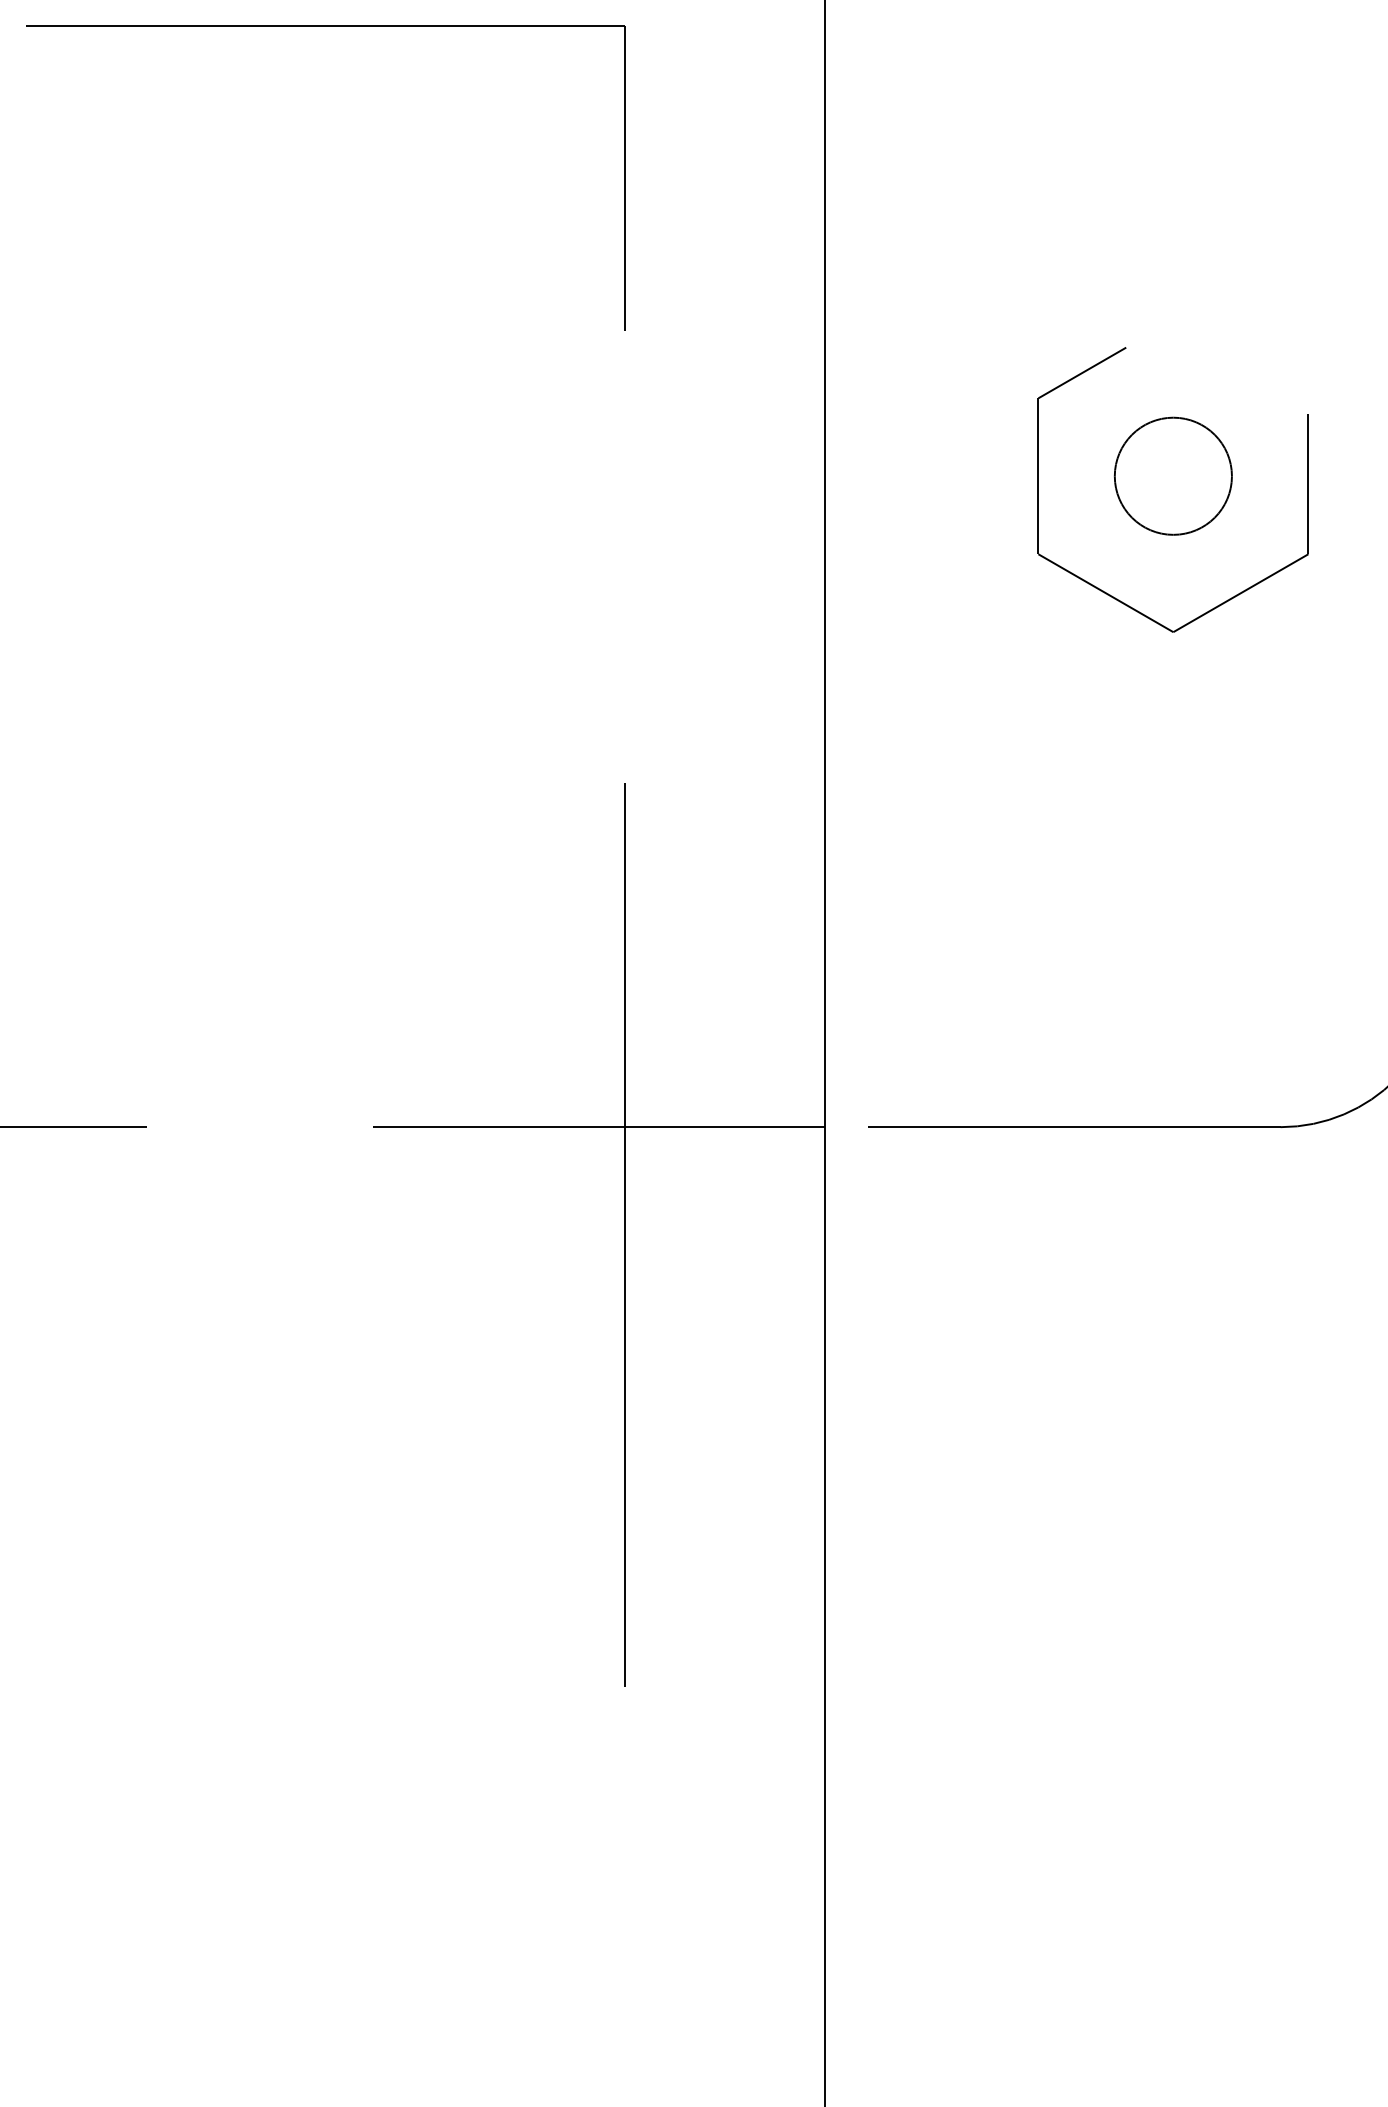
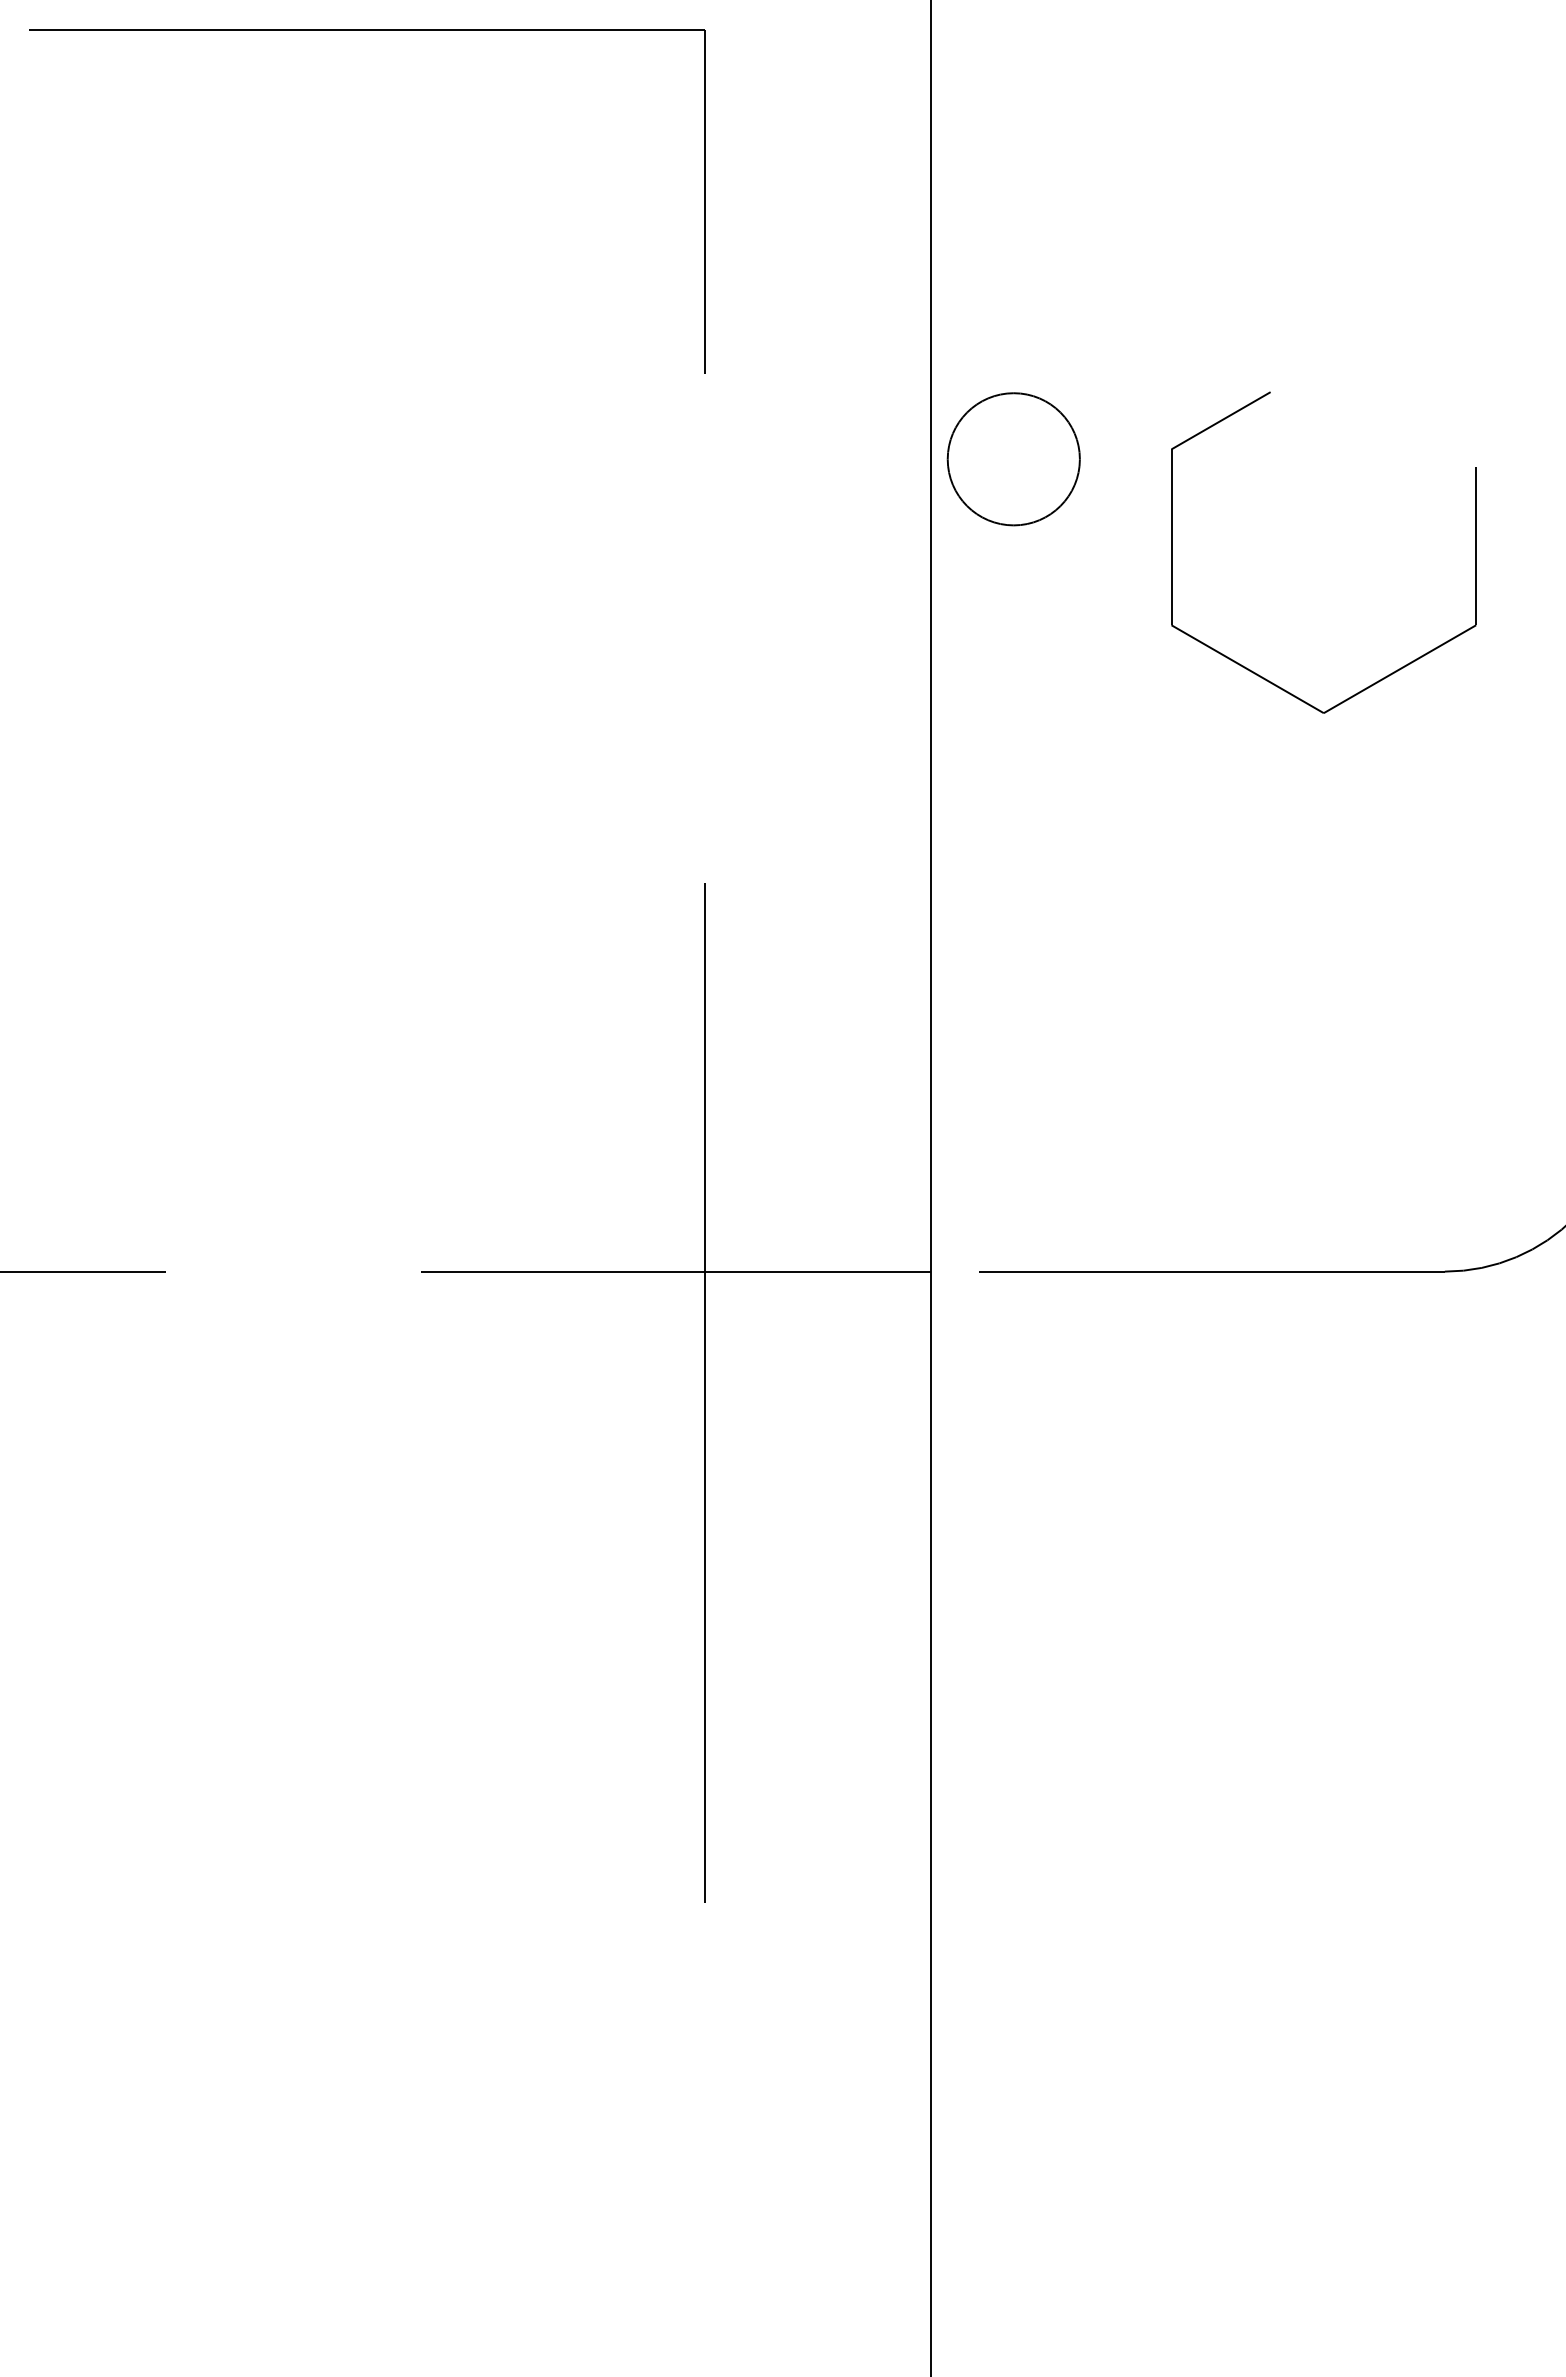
circle: (1173, 476) -> (1013, 459), moved

